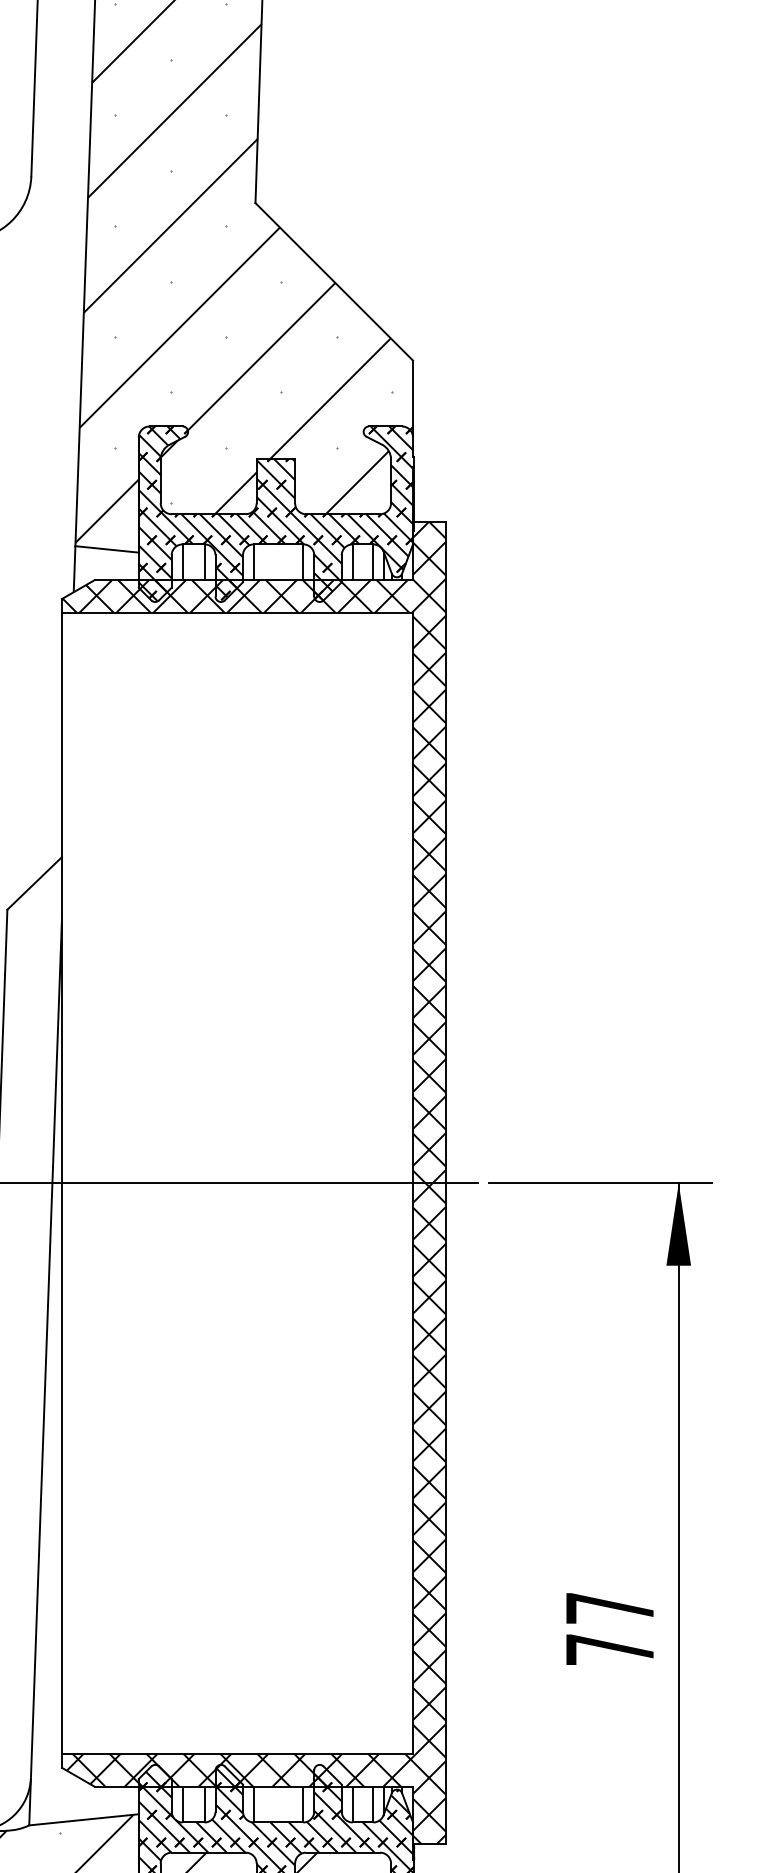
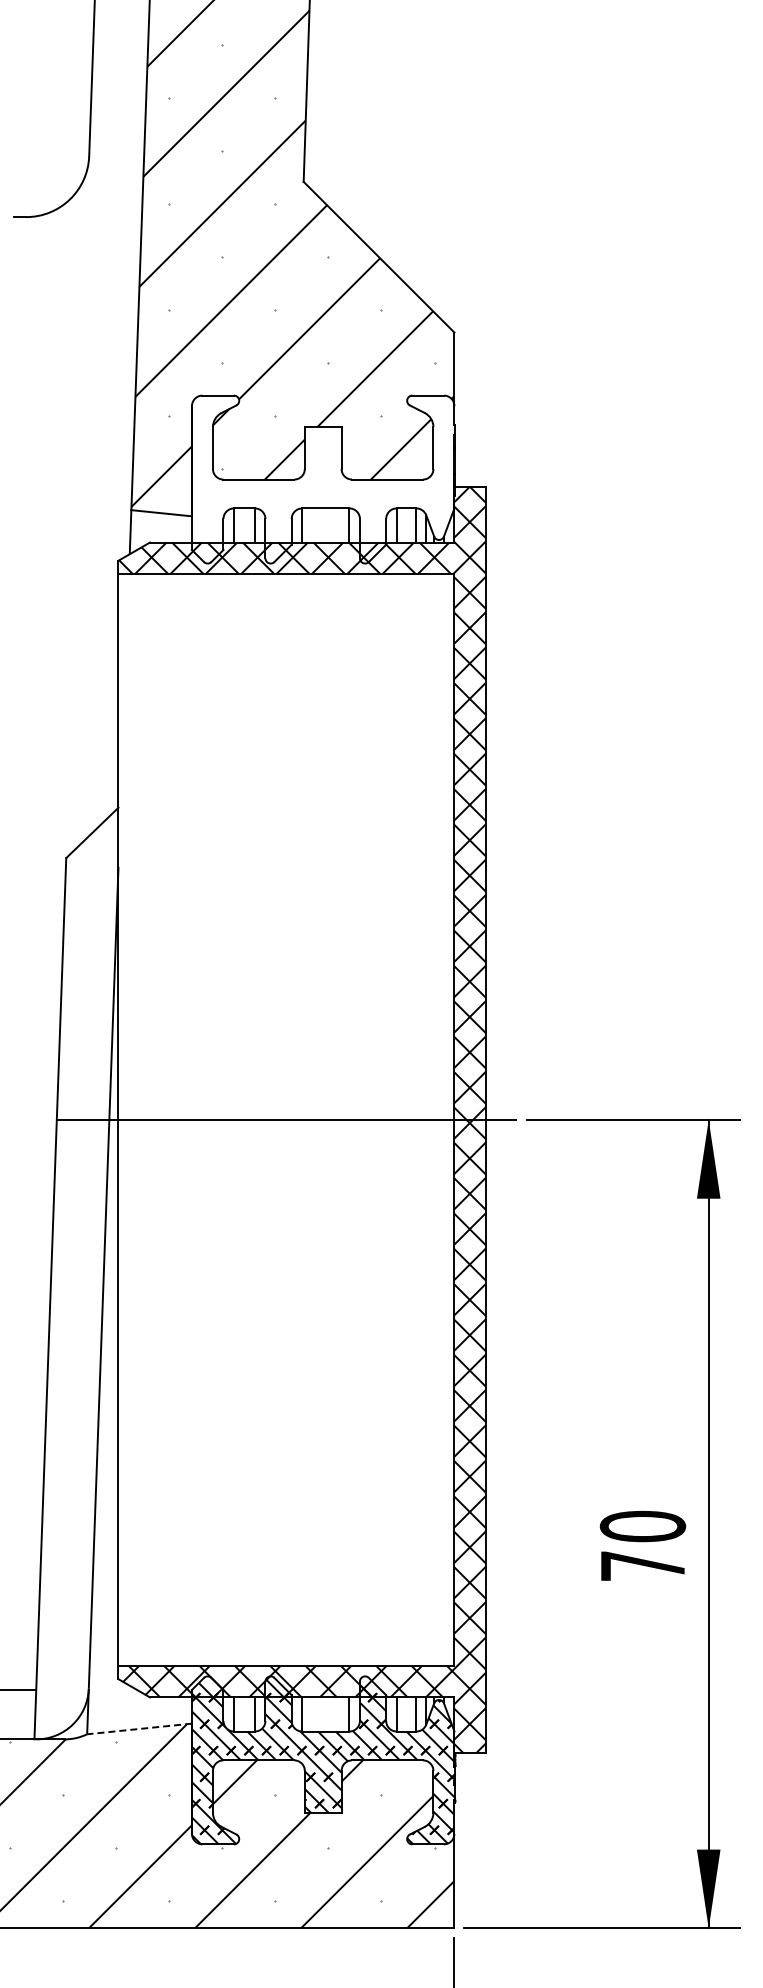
hatch: (276, 513) -> (323, 478), removed
text: (609, 1608) -> (642, 1526), 77 -> 70
line: (83, 1819) -> (139, 1728), solid -> dashed

